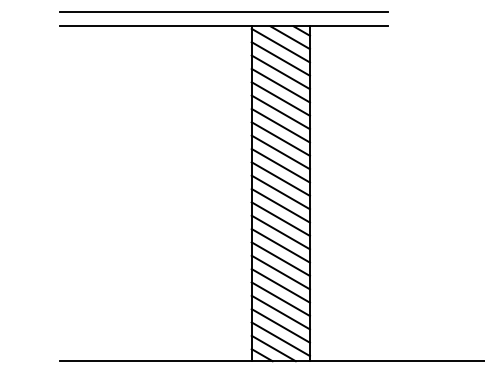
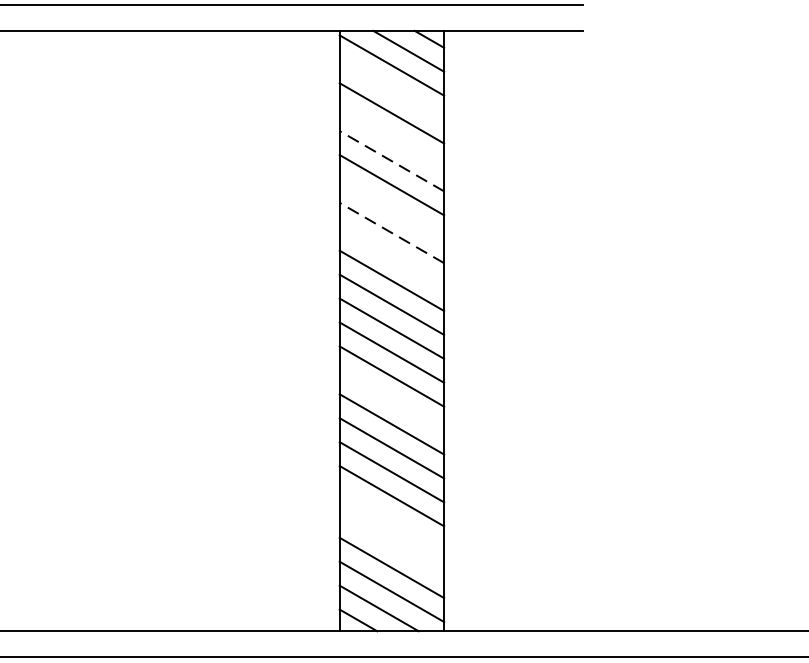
line: (280, 58) -> (391, 88), removed
line: (280, 85) -> (391, 136), removed
line: (280, 99) -> (391, 162), solid -> dashed
line: (280, 125) -> (391, 208), removed
line: (280, 139) -> (391, 233), solid -> dashed
line: (280, 152) -> (391, 257), removed
line: (280, 232) -> (391, 400), removed
line: (280, 299) -> (391, 520), removed
line: (280, 312) -> (391, 543), removed

